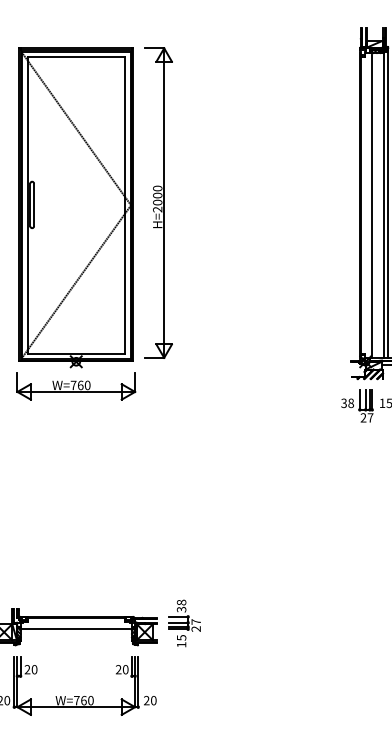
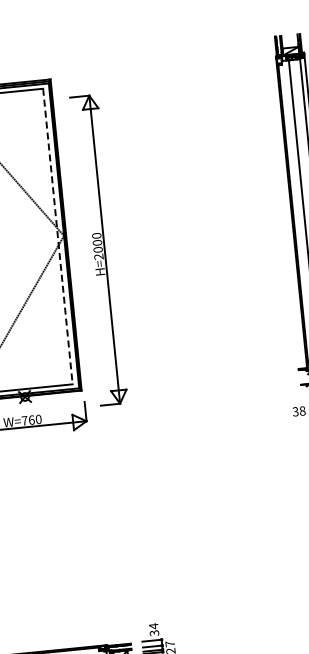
part: (158, 202) -> (98, 249), moved
line: (124, 205) -> (57, 236), solid -> dashed
text: (181, 602) -> (153, 626), 38 -> 34

